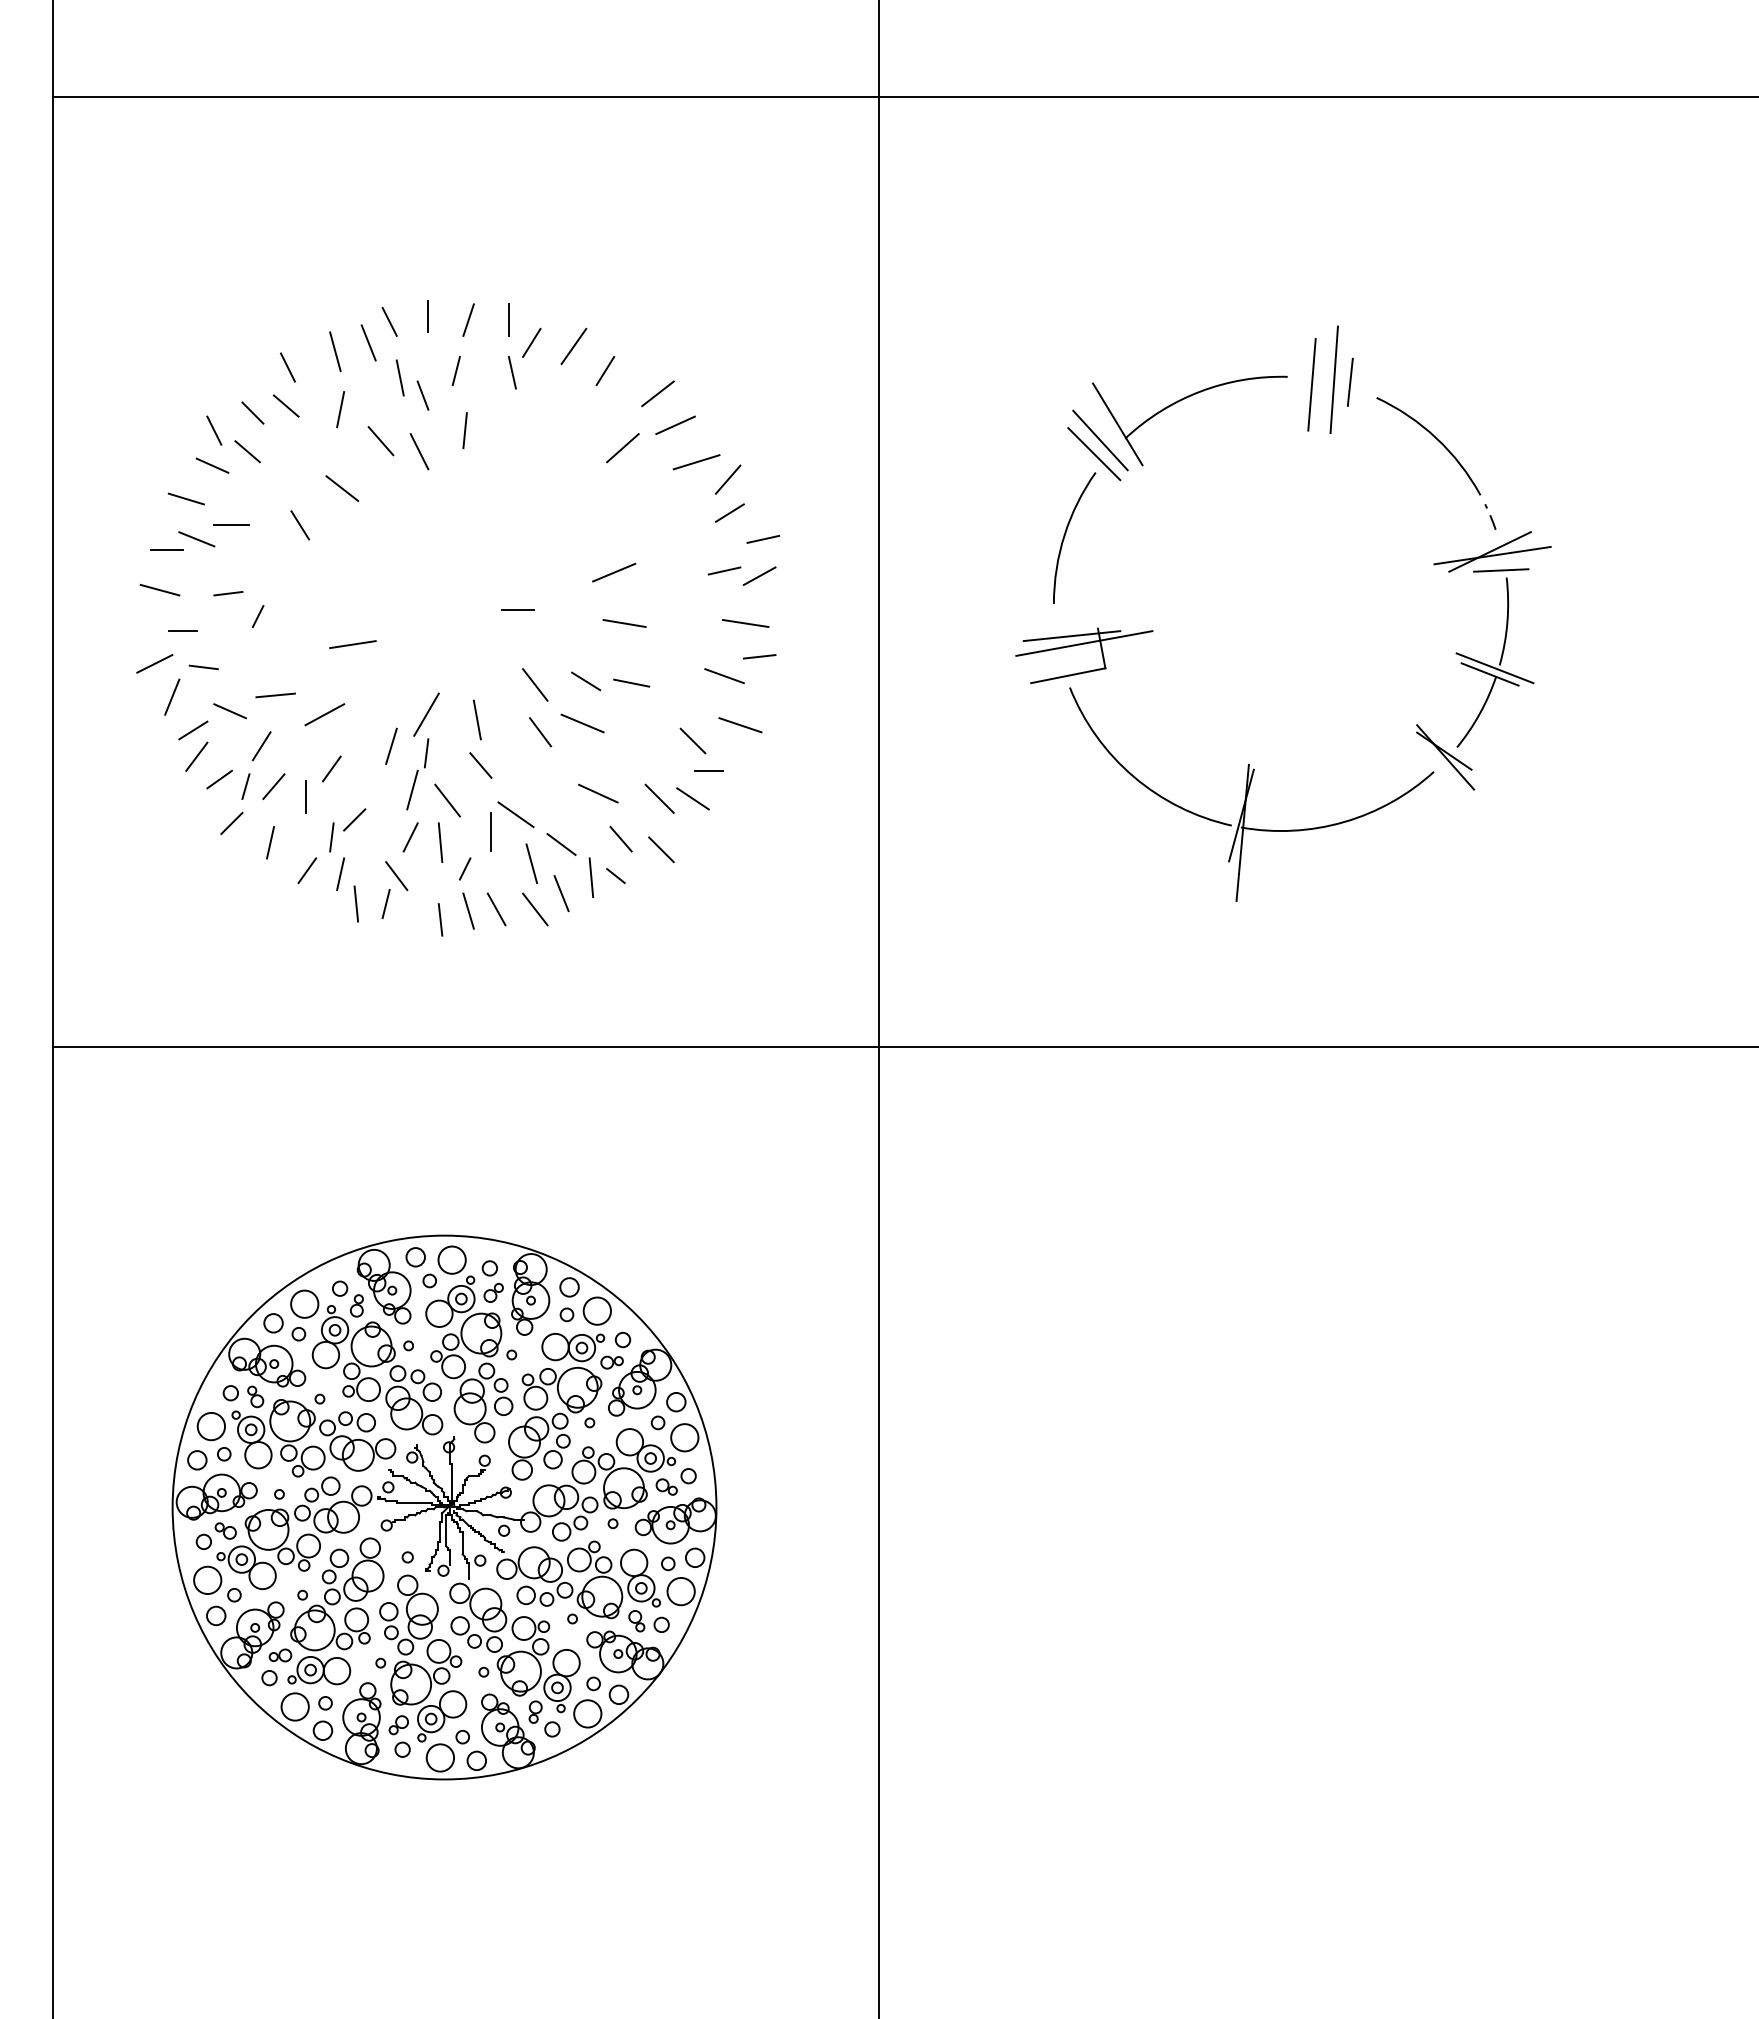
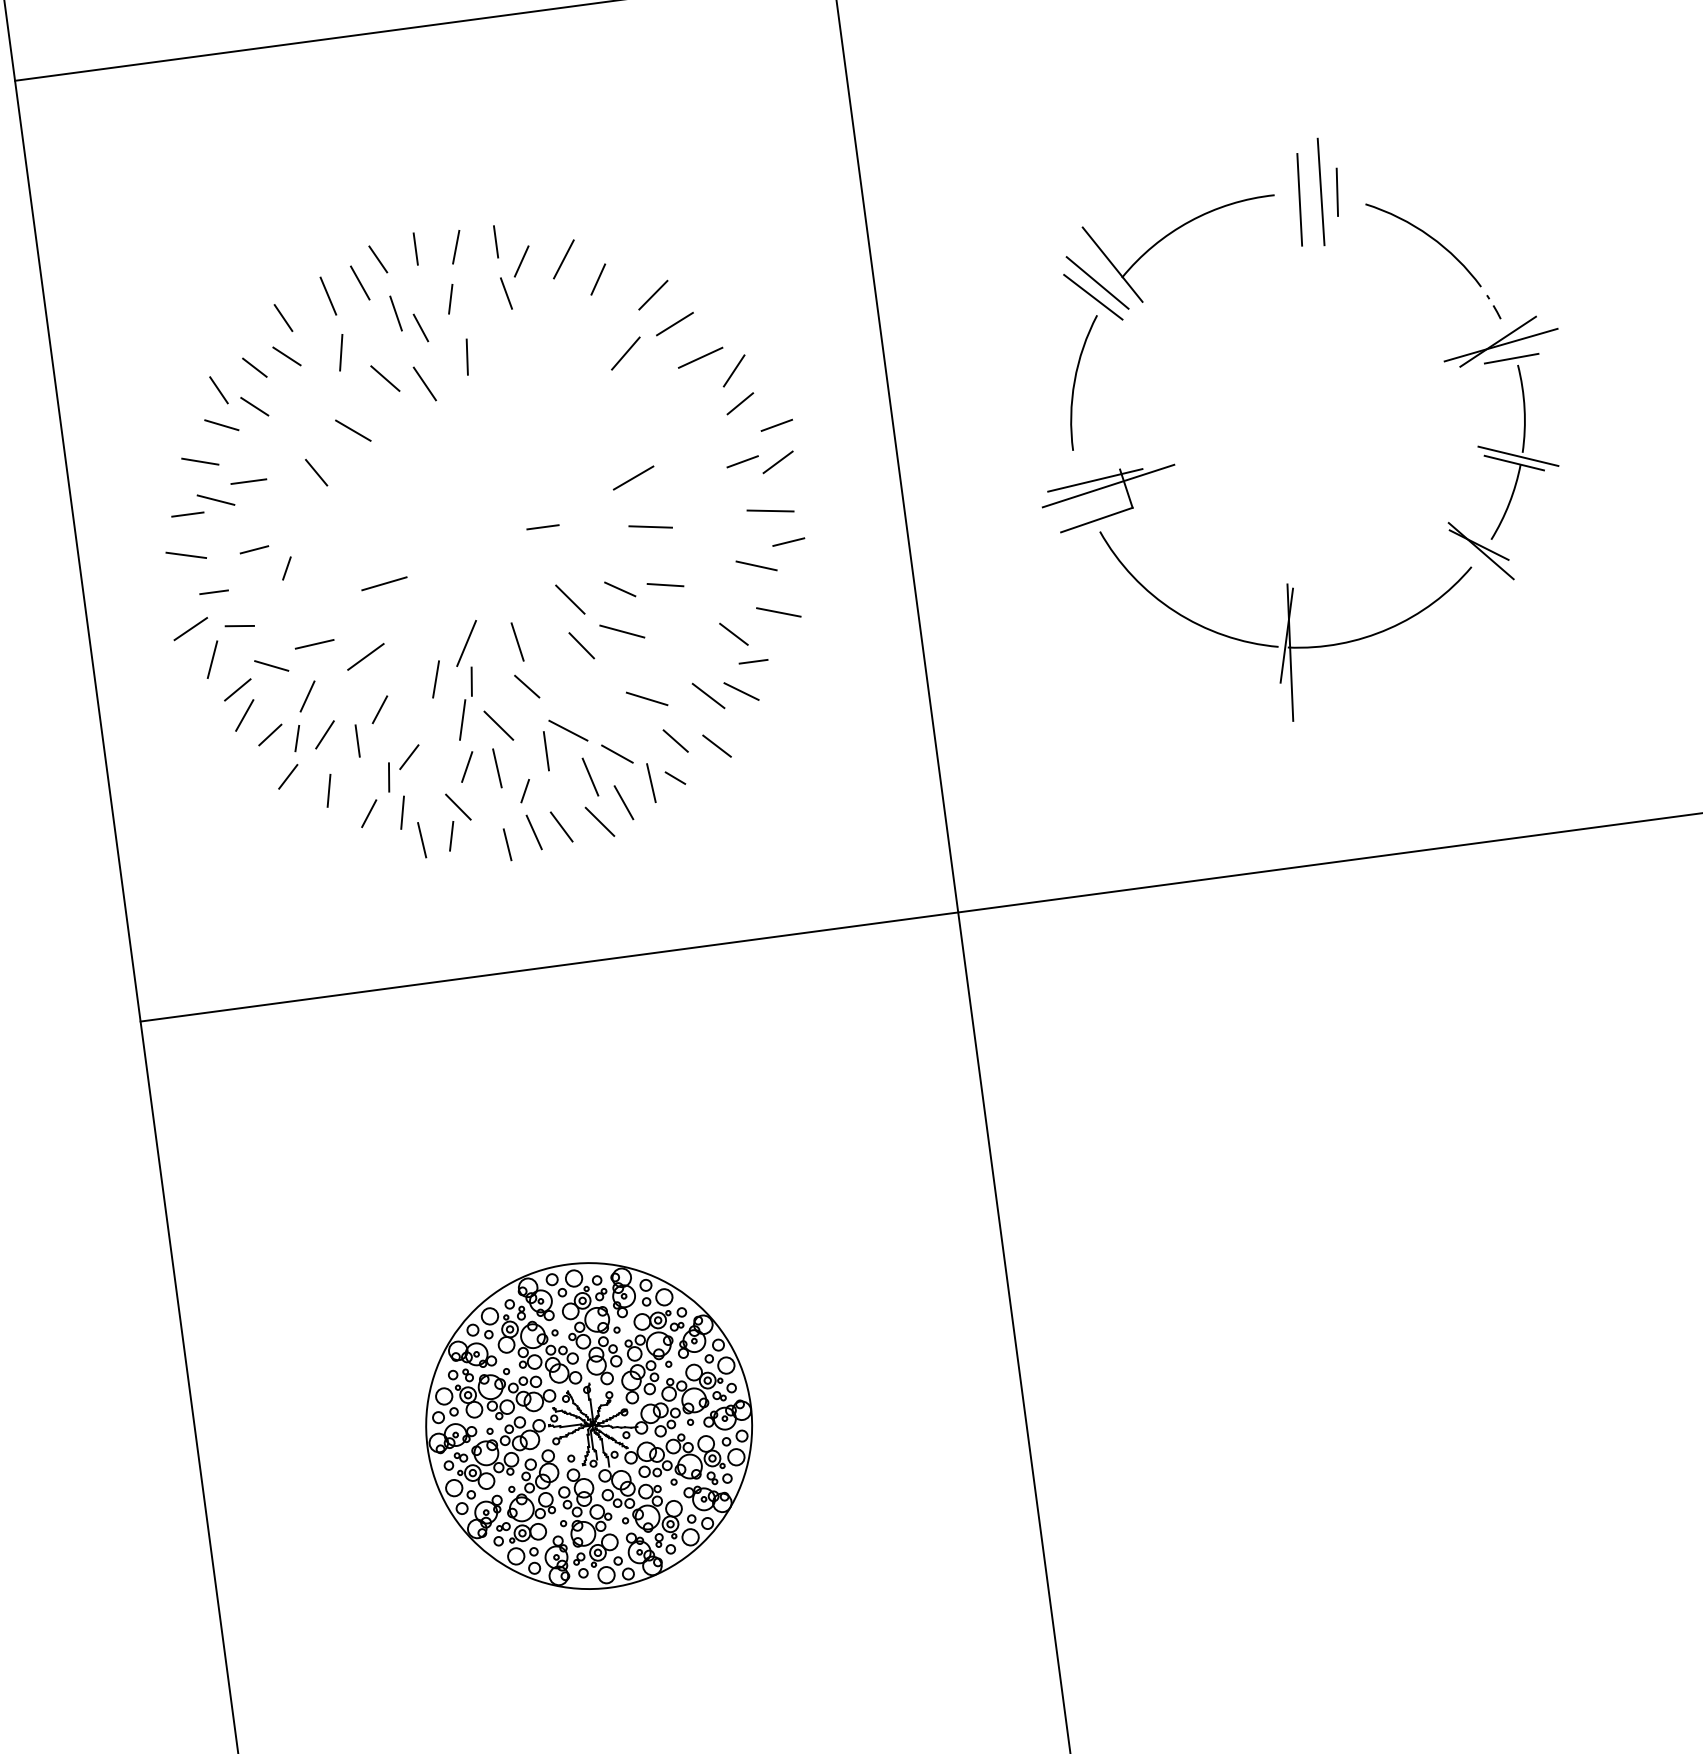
part: (444, 1507) -> (589, 1426), size x0.6

